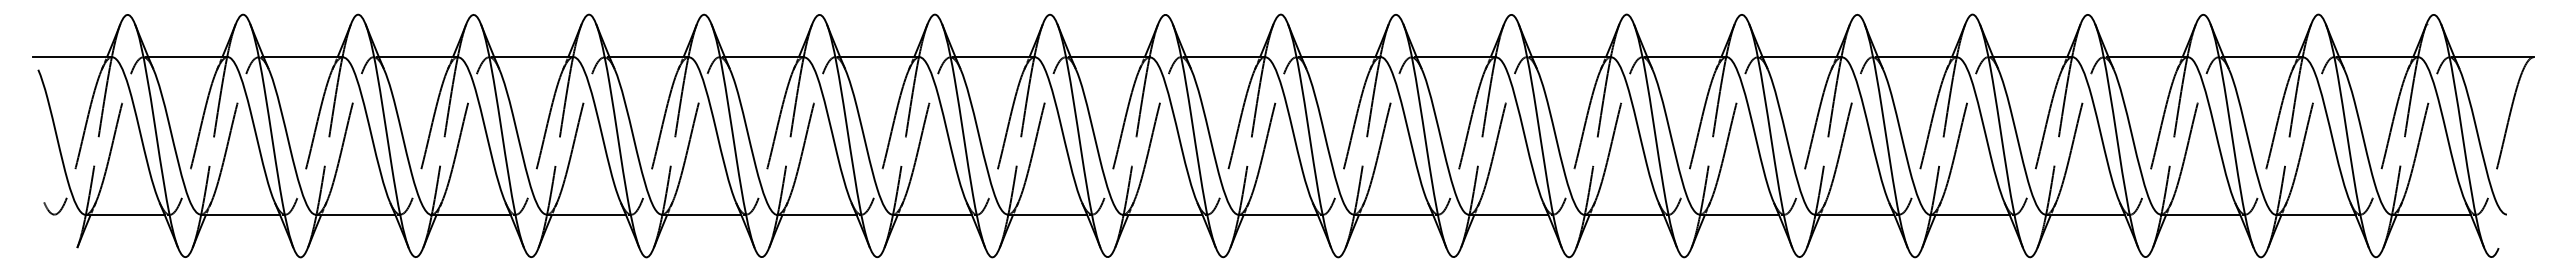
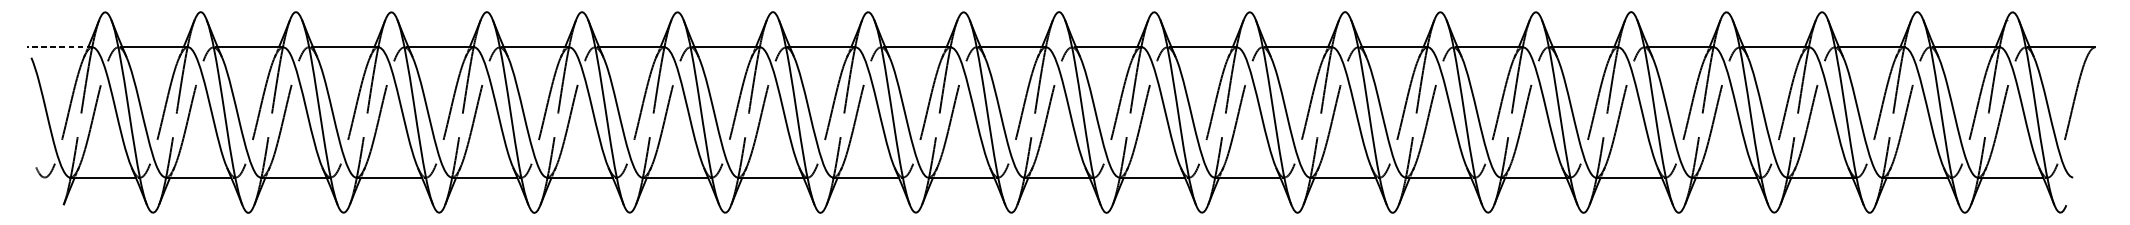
line: (72, 57) -> (59, 47), solid -> dashed

